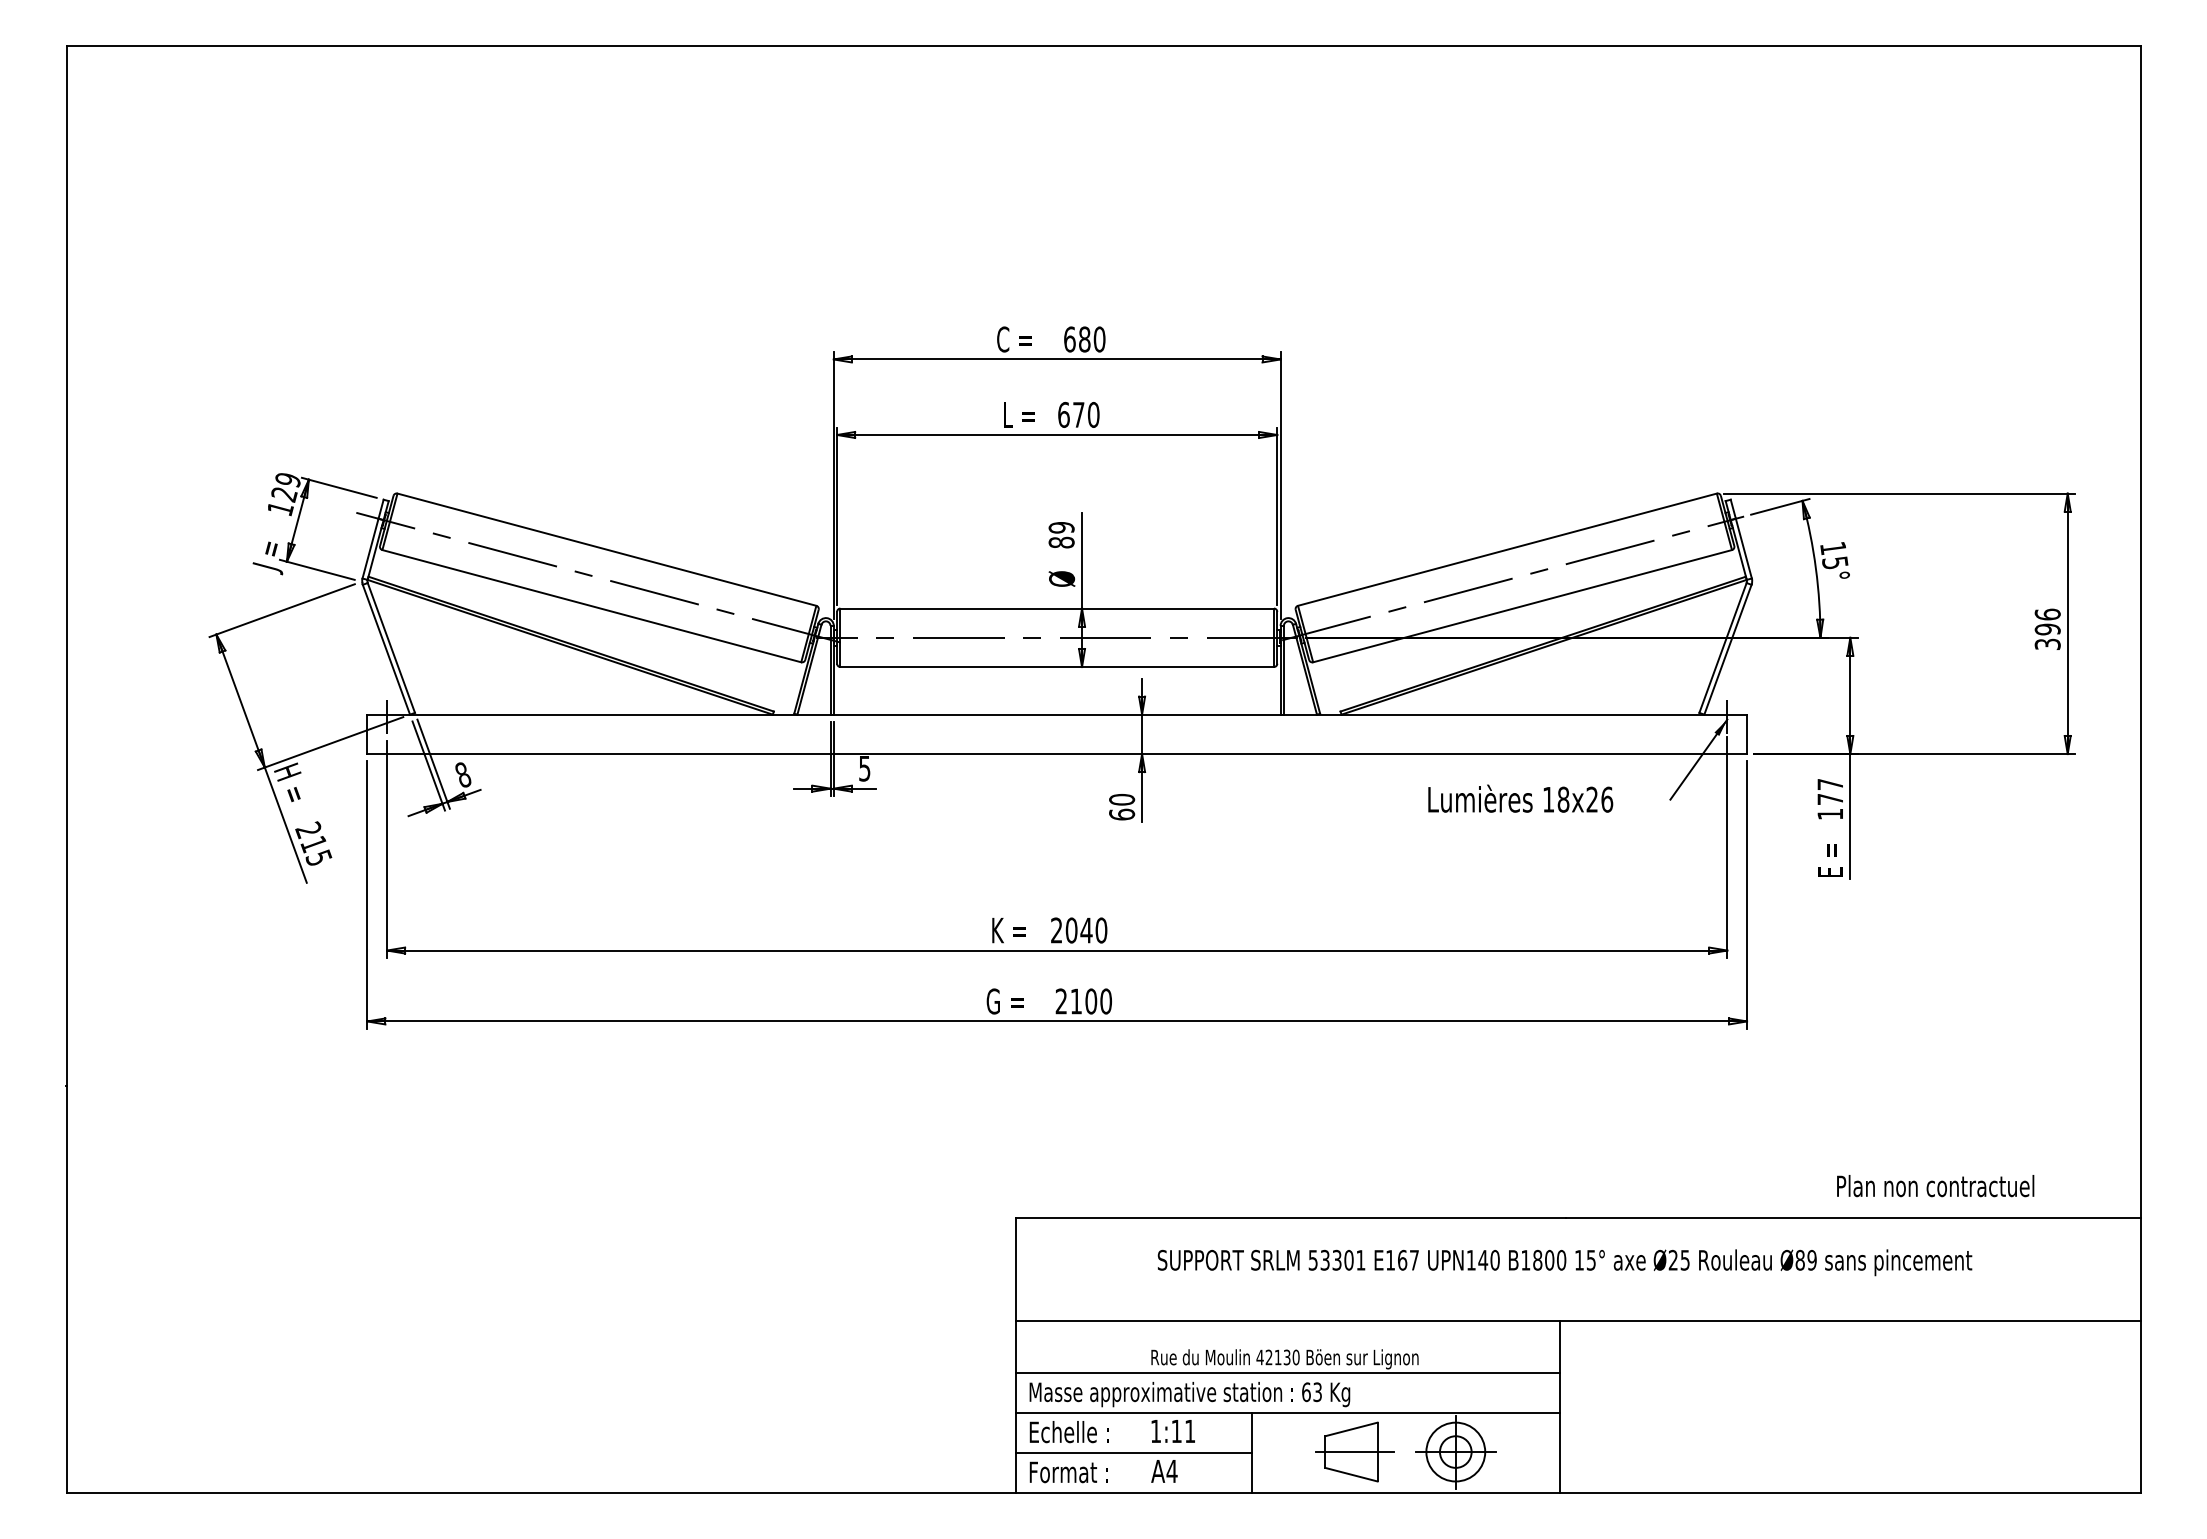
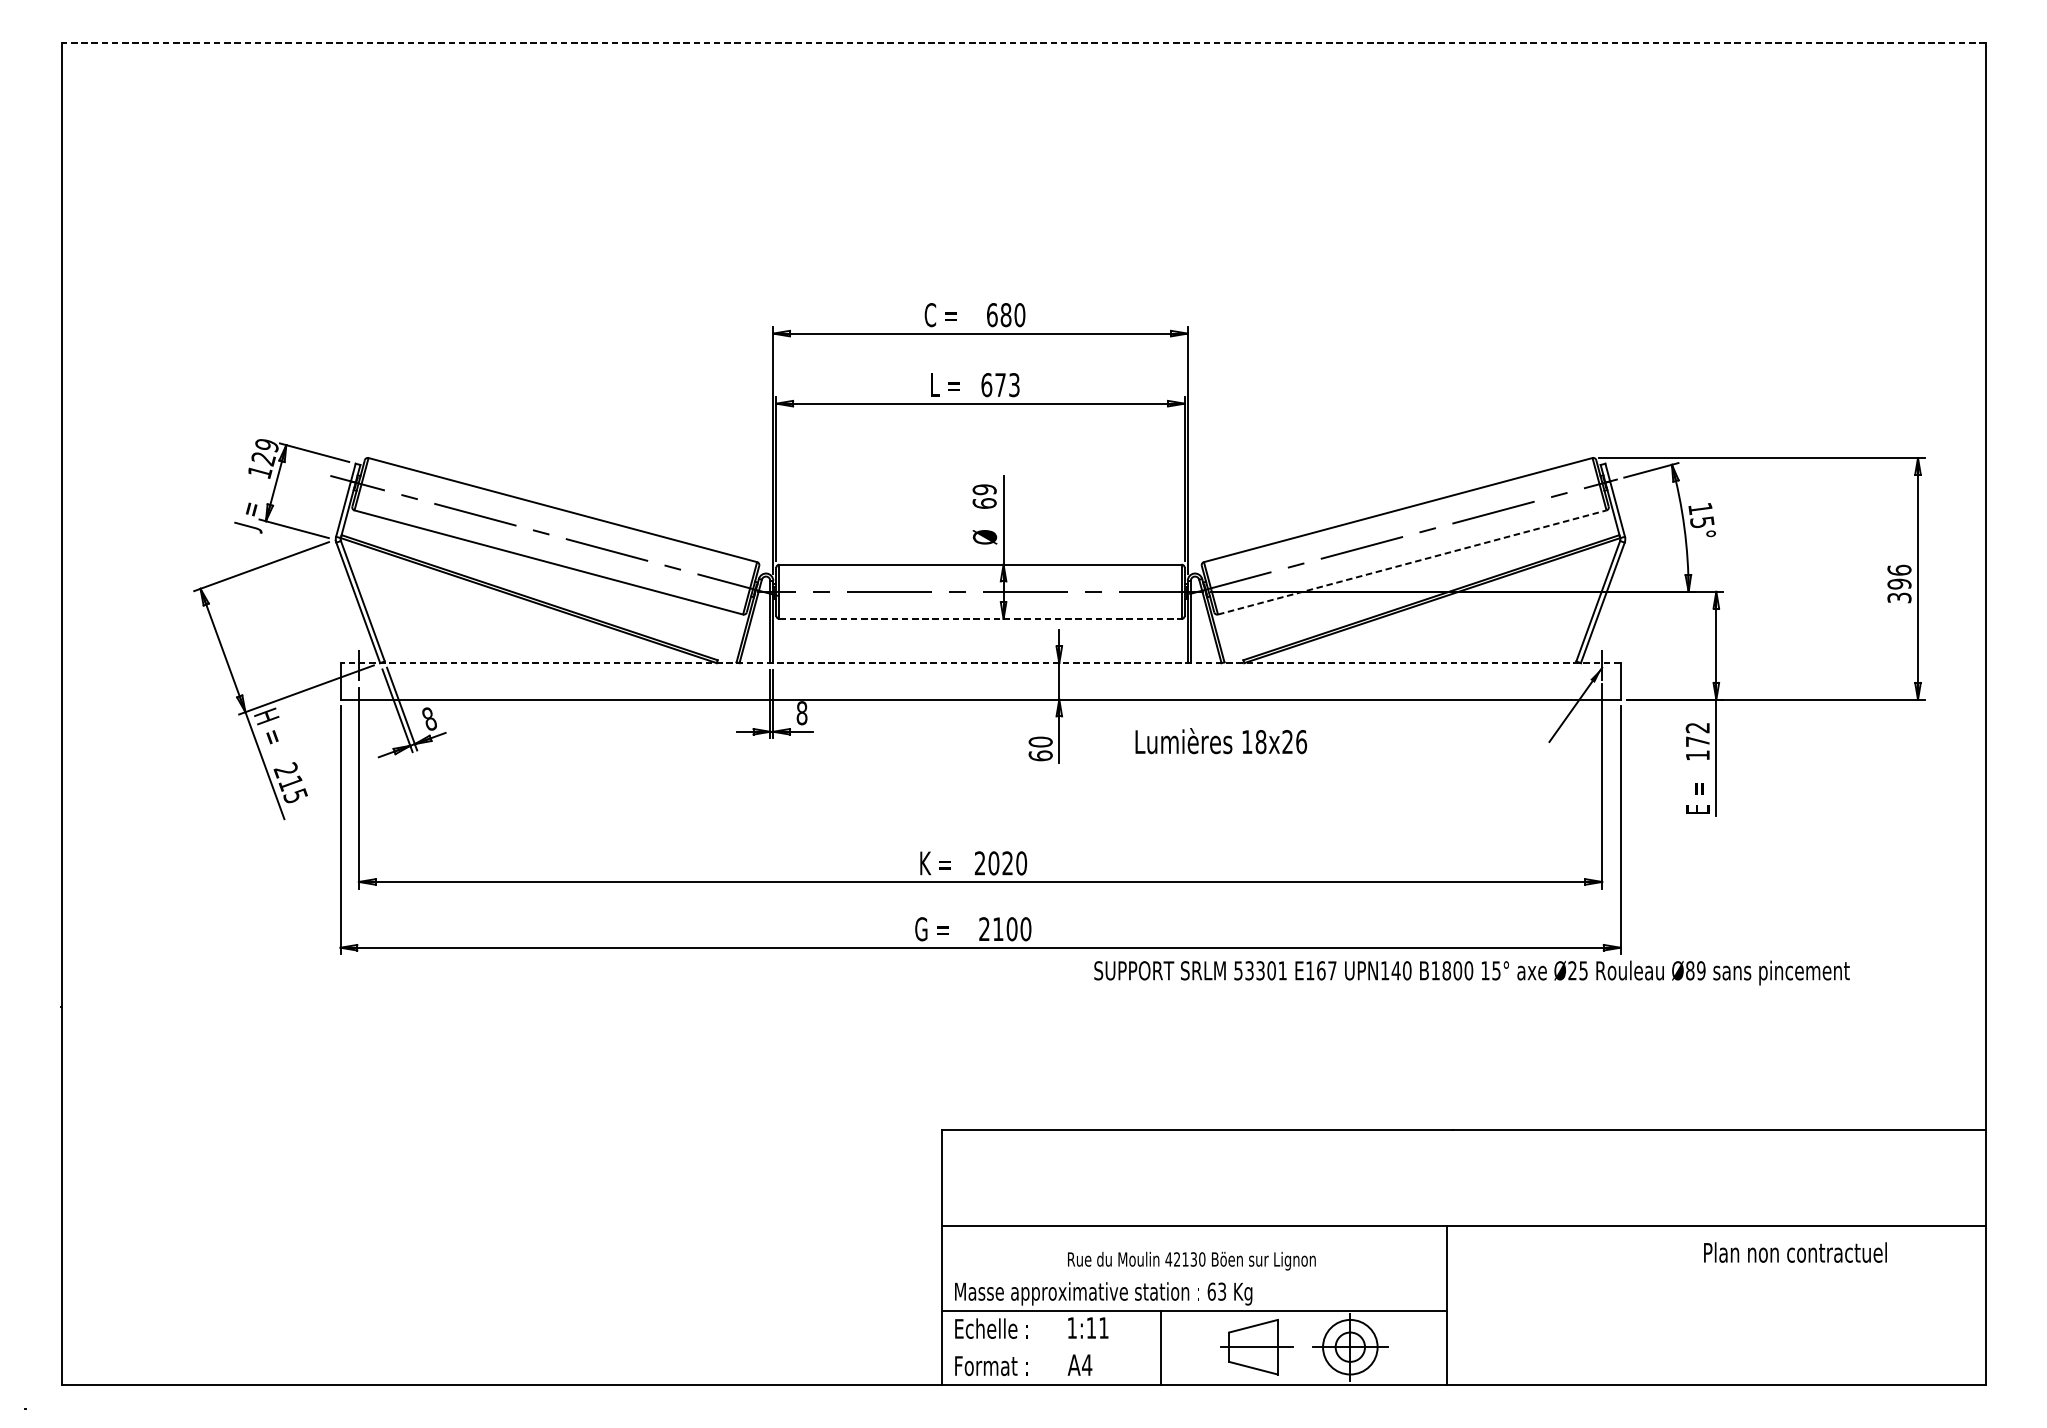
line: (1103, 46) -> (1023, 43), solid -> dashed
text: (1093, 414) -> (1014, 384), 670 -> 673
text: (1061, 542) -> (984, 503), 89 -> 69
line: (1522, 606) -> (1412, 562), solid -> dashed
line: (1057, 667) -> (980, 619), solid -> dashed
line: (1057, 714) -> (980, 662), solid -> dashed
text: (864, 768) -> (801, 713), 5 -> 8
text: (1829, 784) -> (1697, 727), 177 -> 172
text: (1520, 798) -> (1221, 740), moved
text: (1086, 930) -> (1007, 863), 2040 -> 2020
text: (1935, 1186) -> (1795, 1252), moved
text: (1564, 1262) -> (1471, 972), moved
line: (1288, 1373) -> (1195, 1274), removed
line: (1133, 1452) -> (1051, 1347), removed

